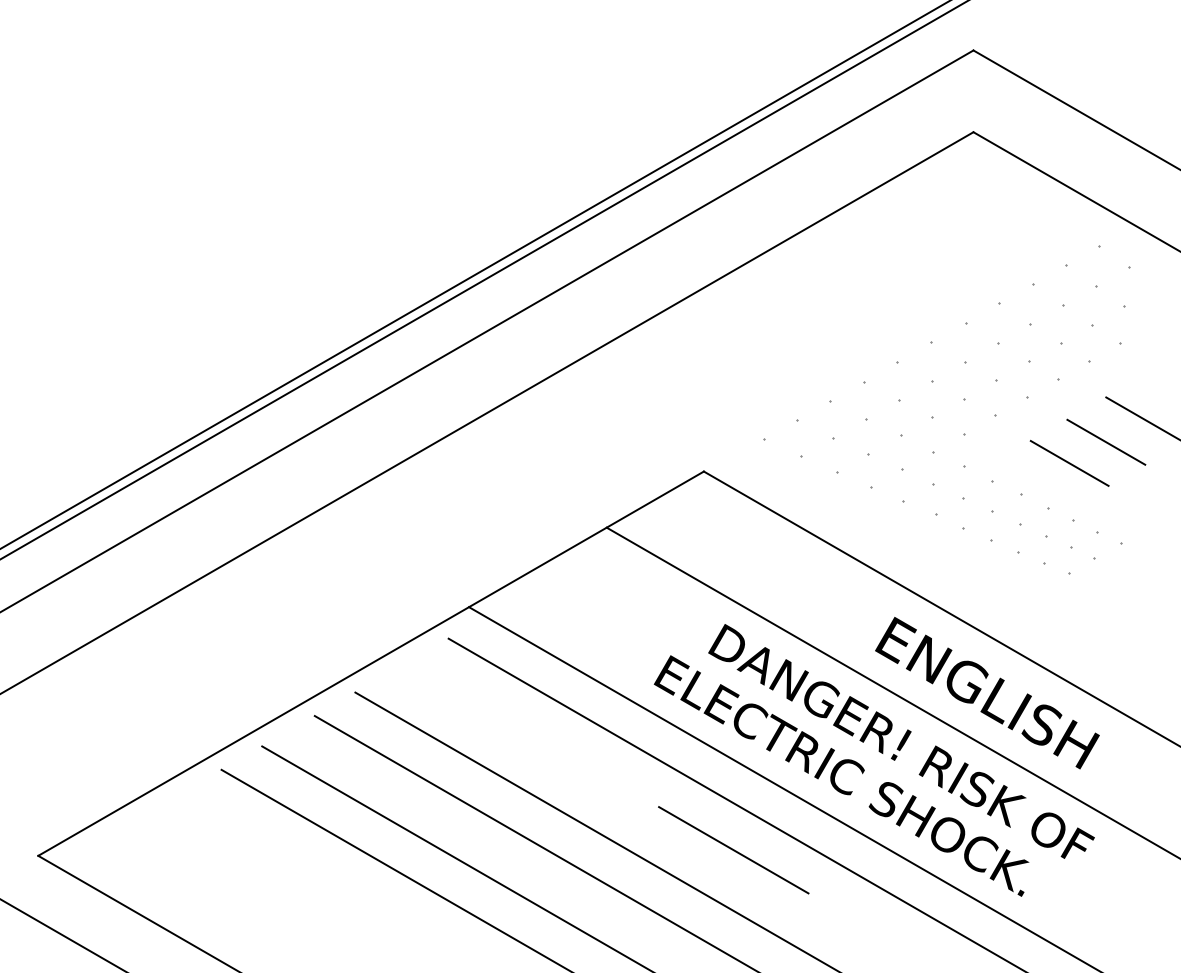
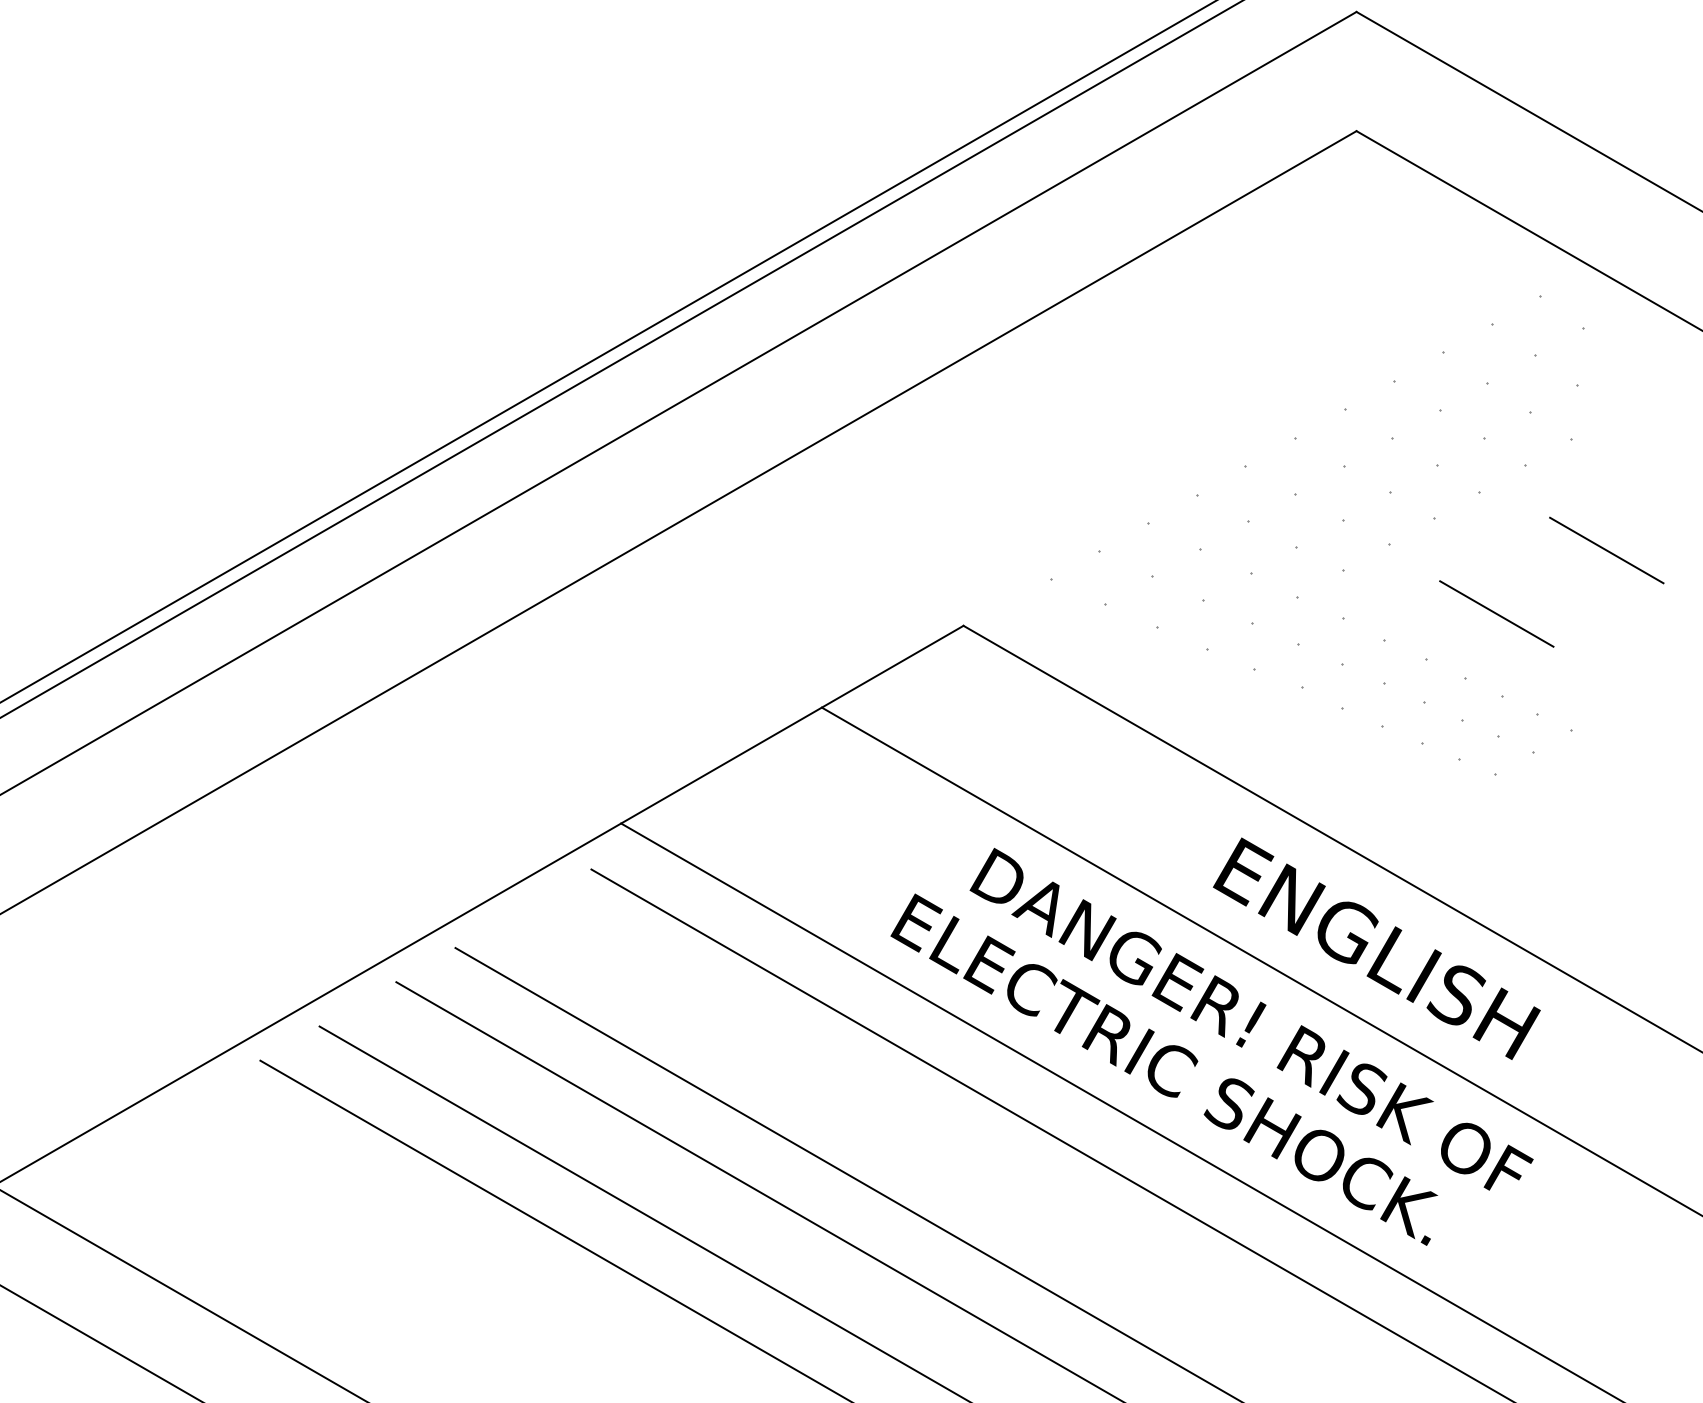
line: (1106, 441) -> (1550, 582), removed
line: (733, 850) -> (1006, 1178), removed

